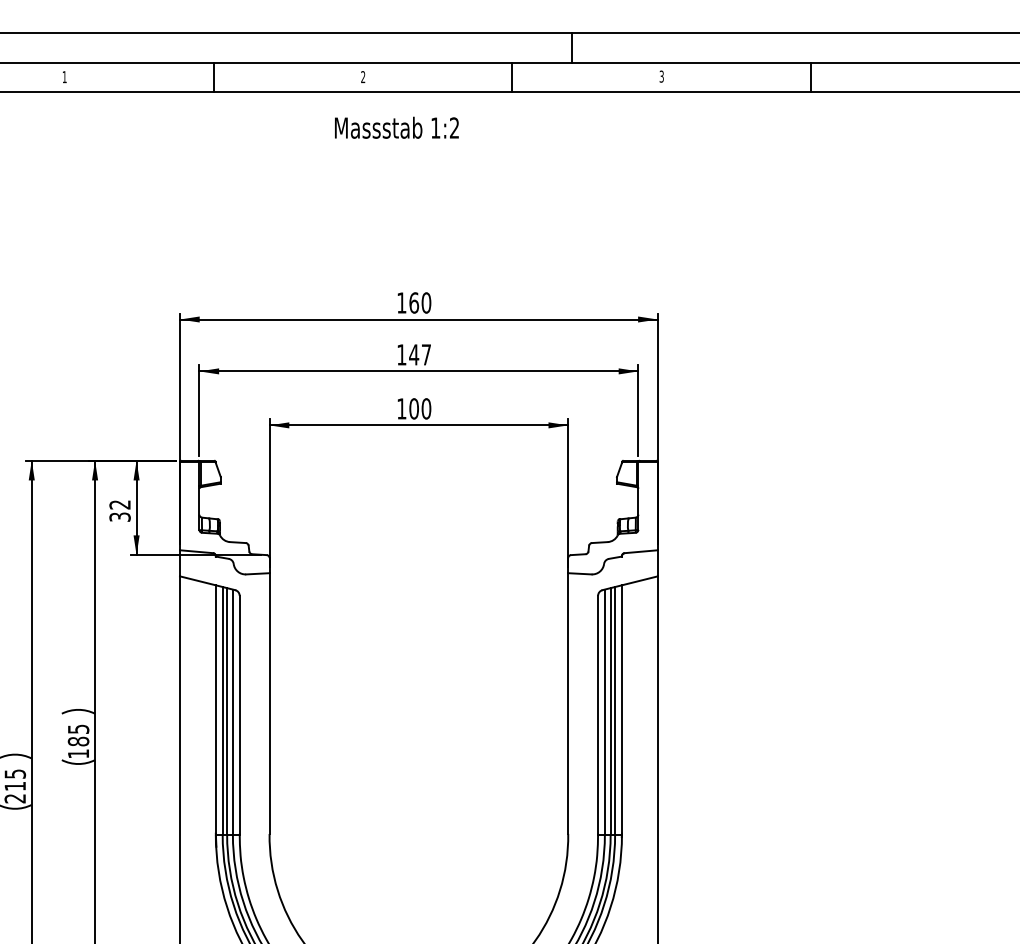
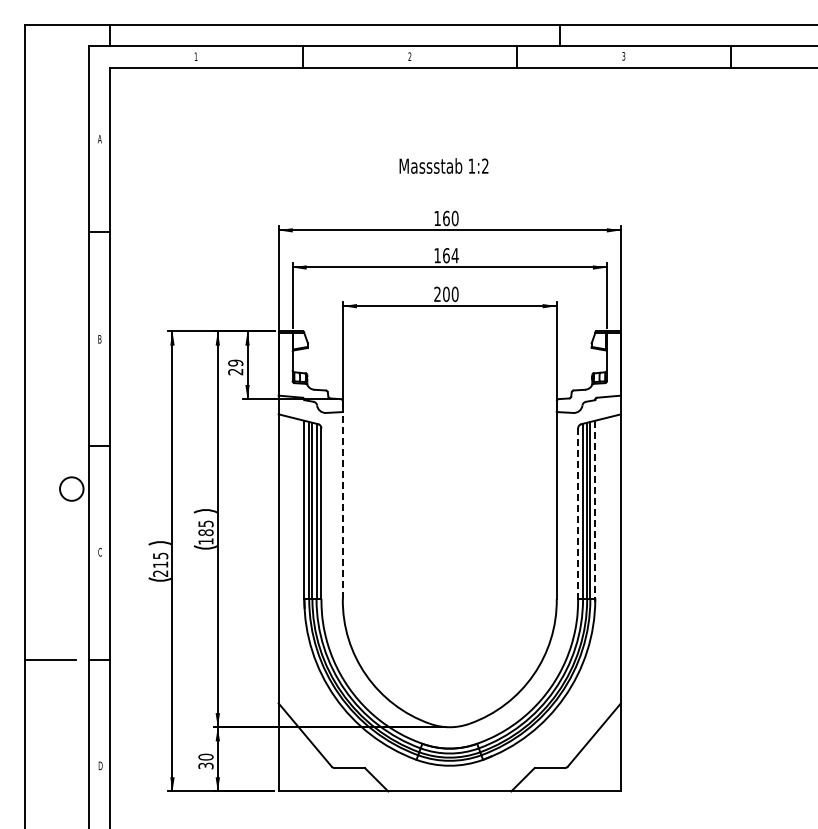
text: (396, 127) -> (443, 165), moved
text: (419, 354) -> (450, 255), 147 -> 164
text: (401, 407) -> (437, 293), 100 -> 200
text: (119, 510) -> (235, 367), 32 -> 29
line: (269, 702) -> (342, 504), solid -> dashed
line: (622, 710) -> (595, 510), solid -> dashed
line: (598, 716) -> (578, 514), solid -> dashed

